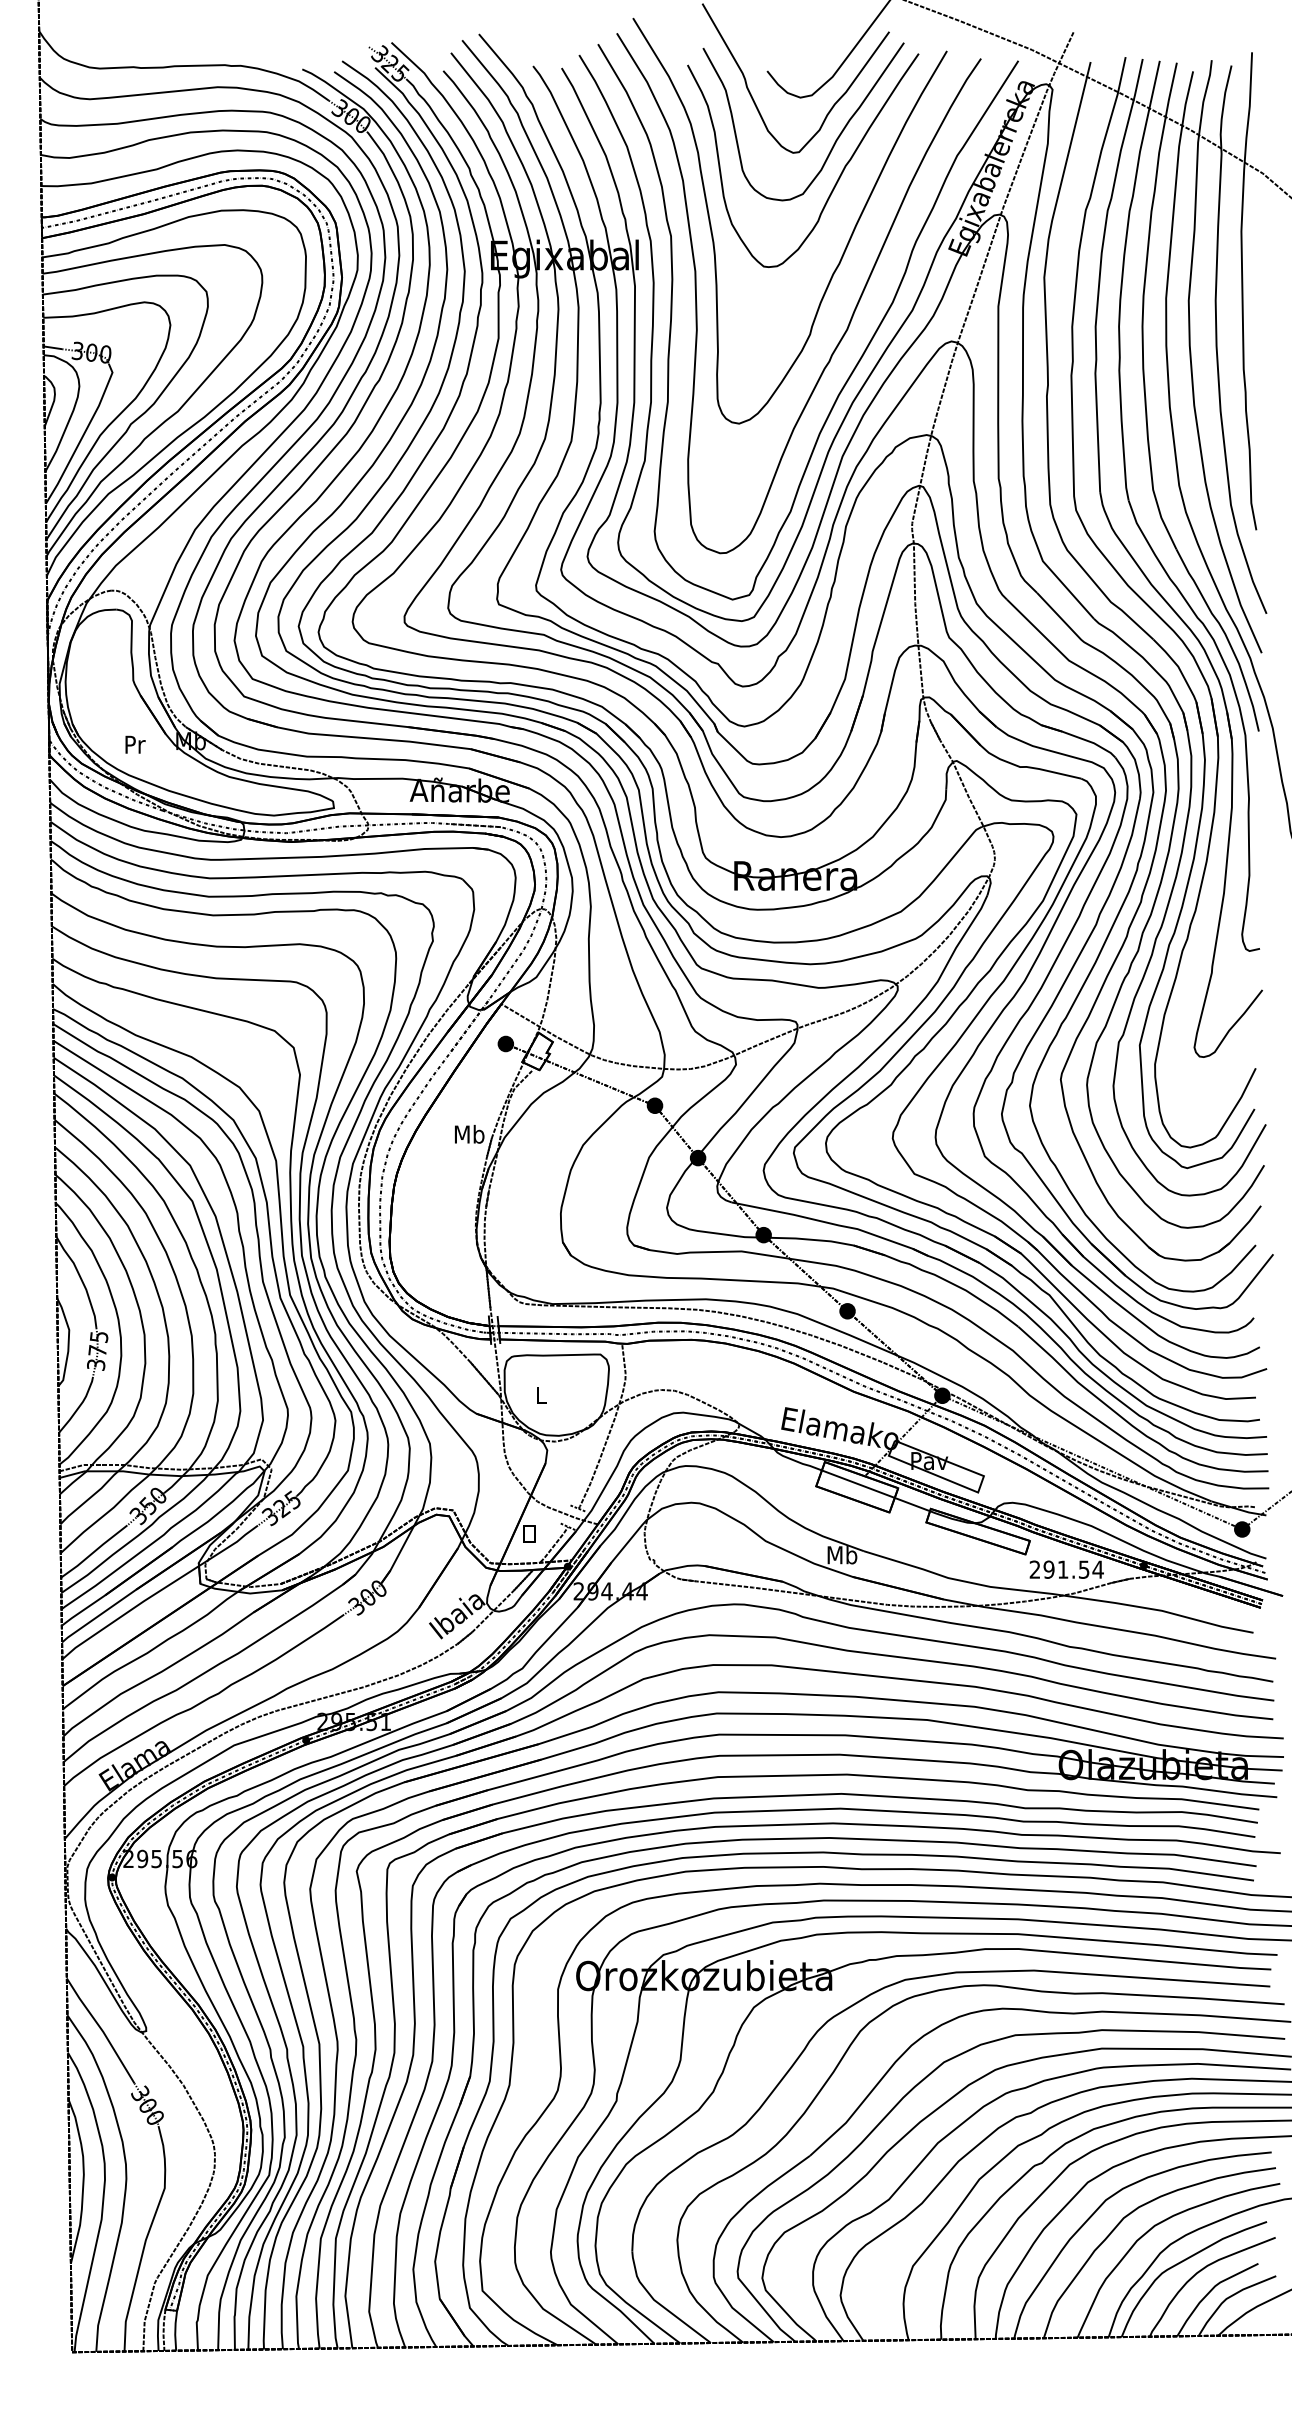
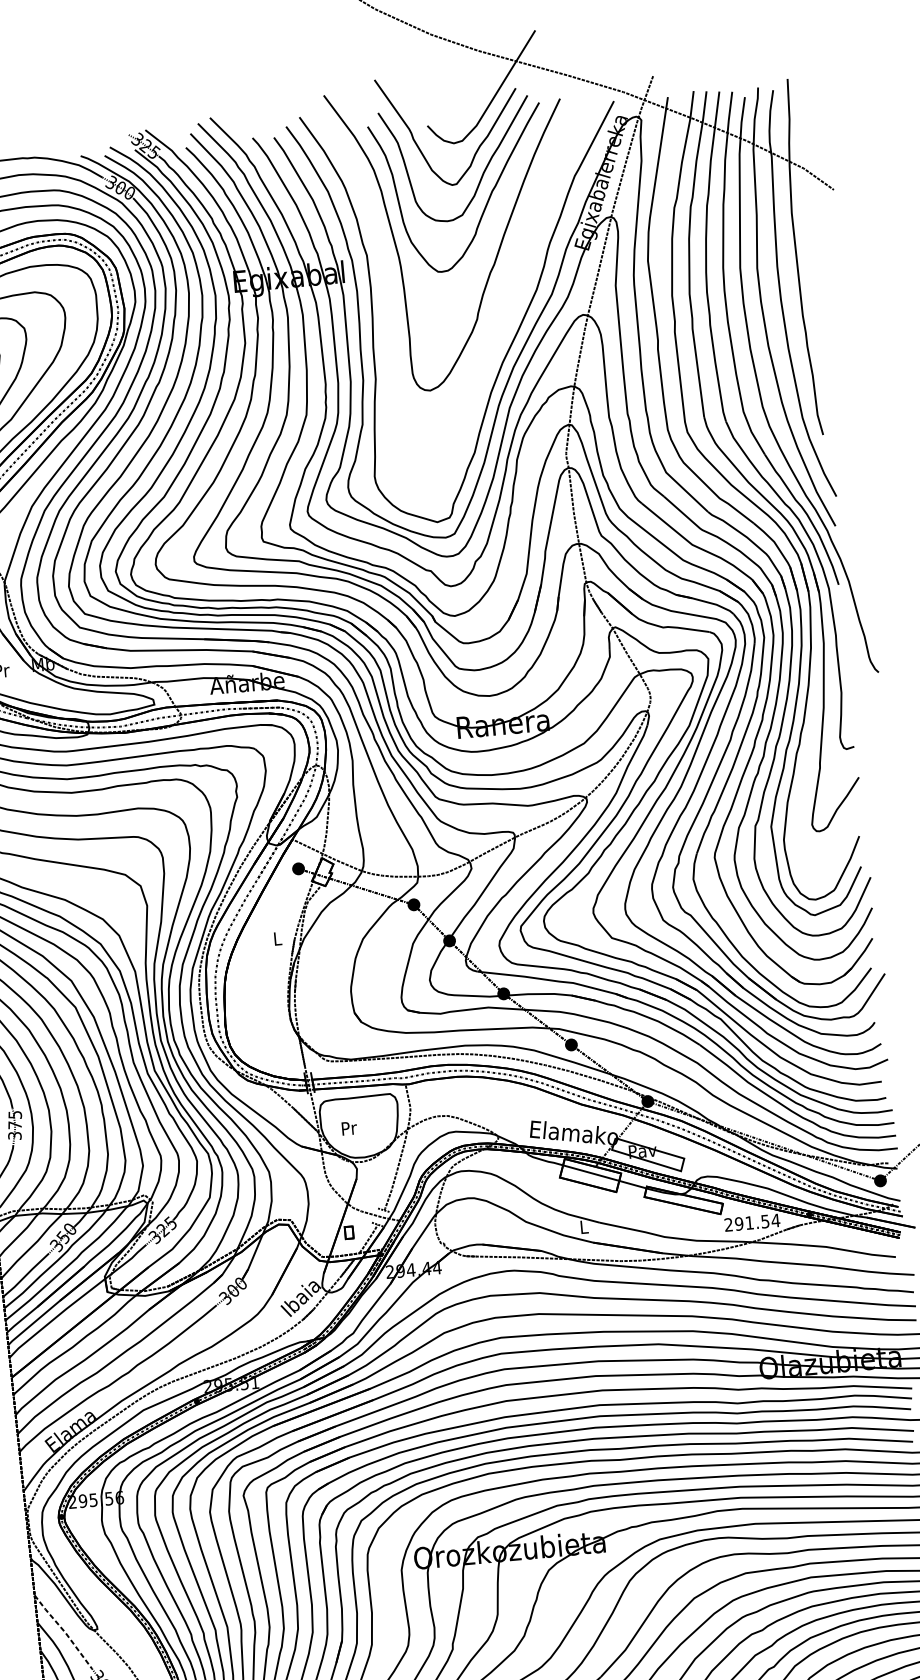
curve: (851, 315) -> (506, 302), removed
text: (469, 1133) -> (277, 938), Mb -> L
text: (542, 1395) -> (349, 1128), L -> Pr
text: (842, 1555) -> (584, 1227), Mb -> L
line: (102, 2030) -> (64, 1631), solid -> dashed

